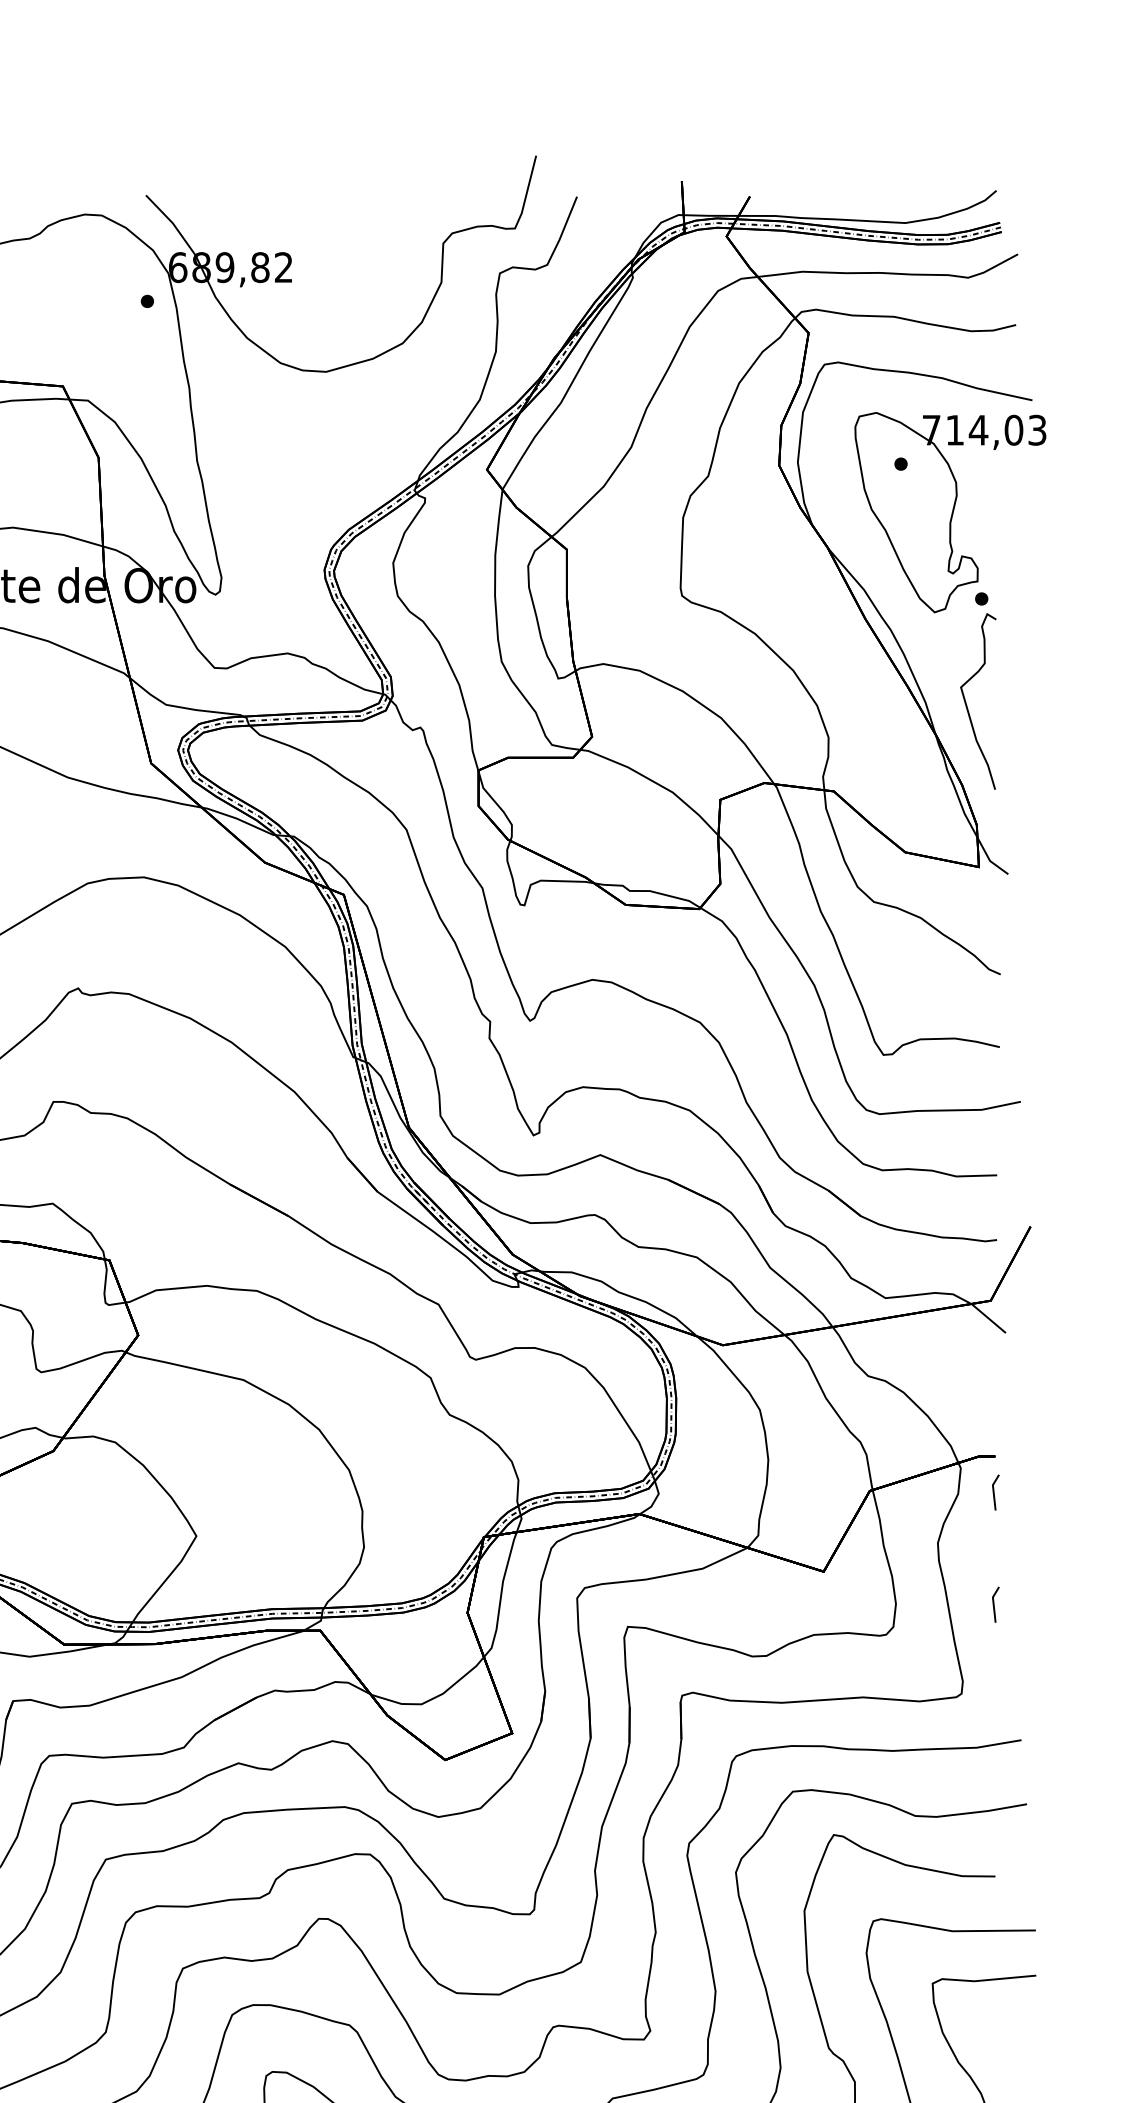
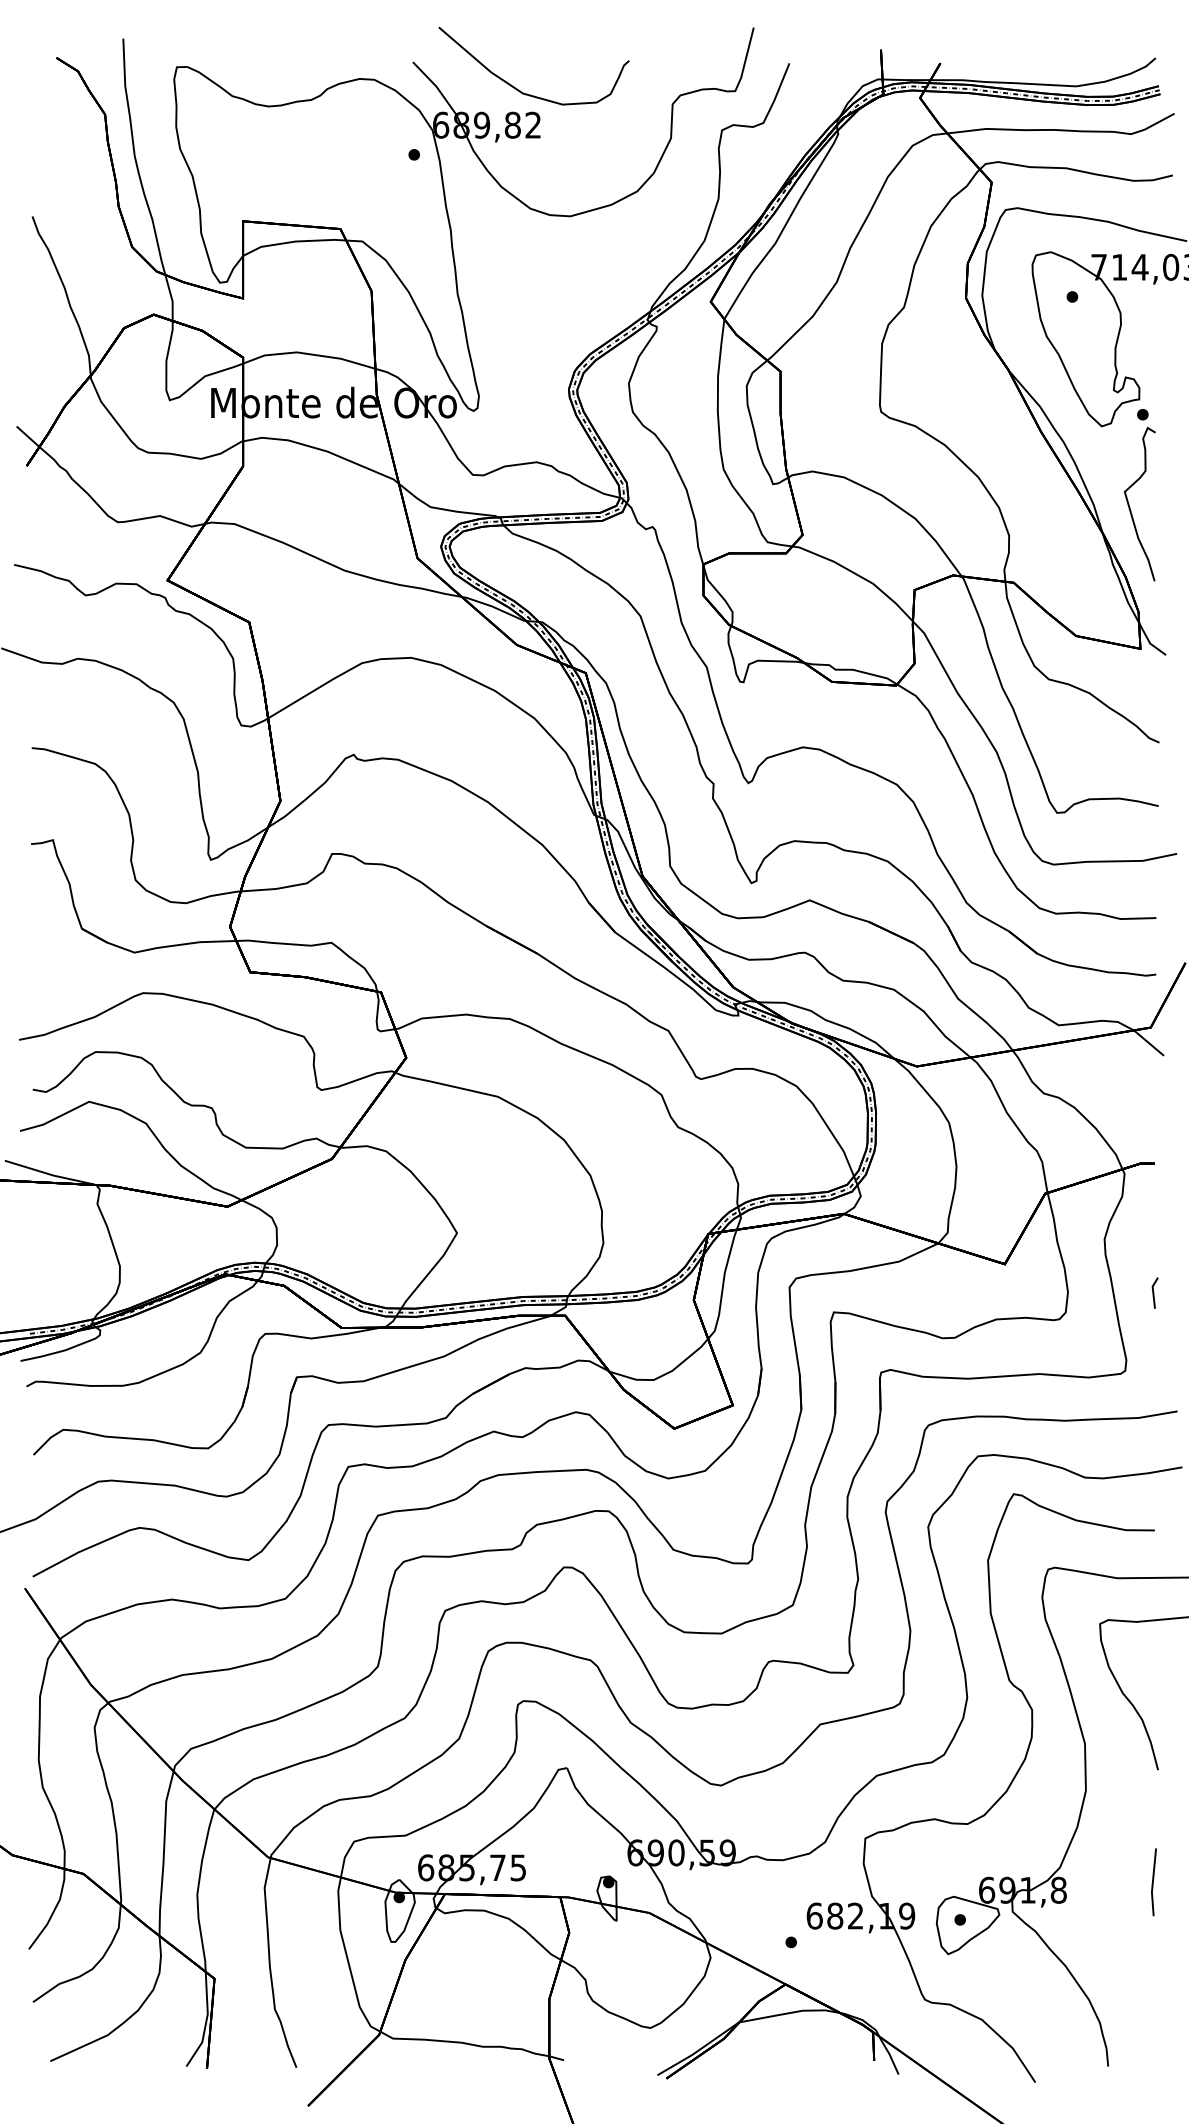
curve: (265, 225) -> (517, 88), added
line: (995, 1491) -> (1154, 1194), removed

